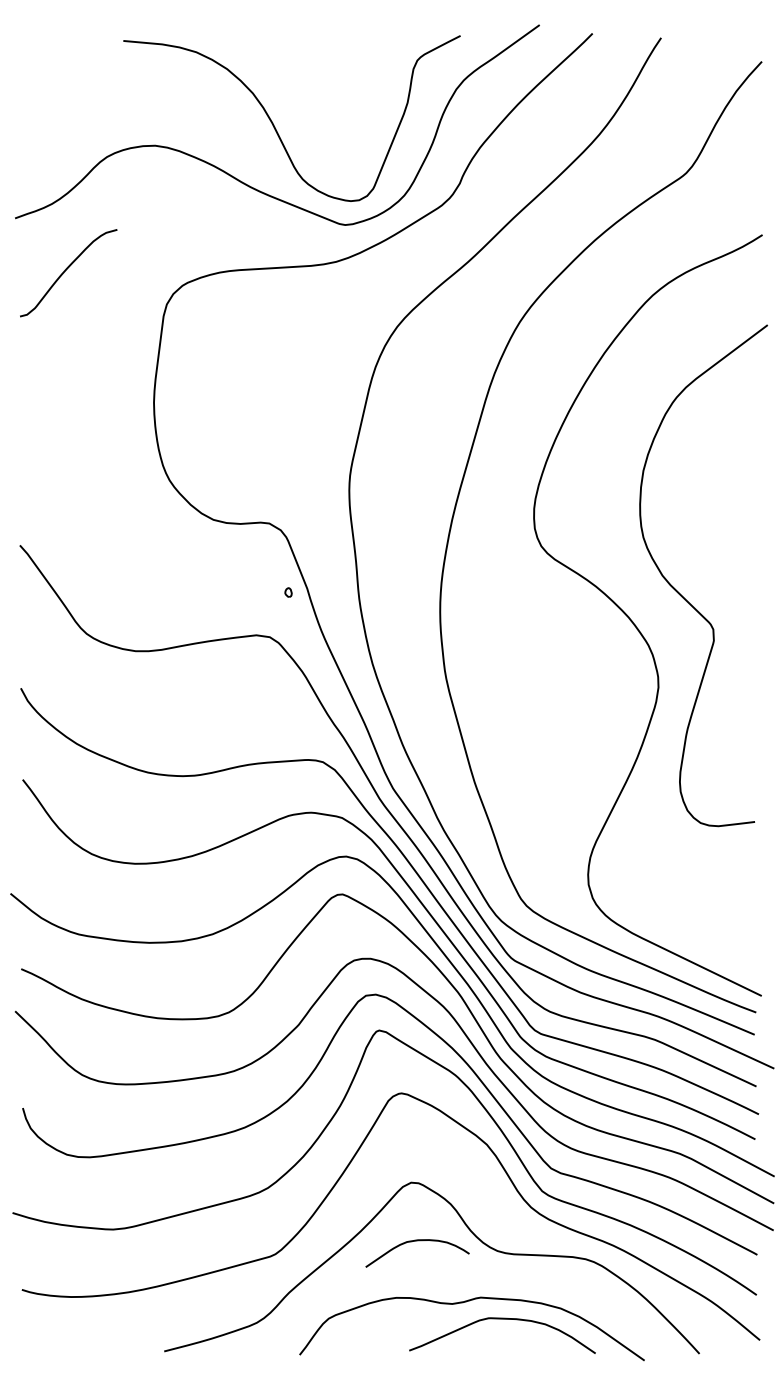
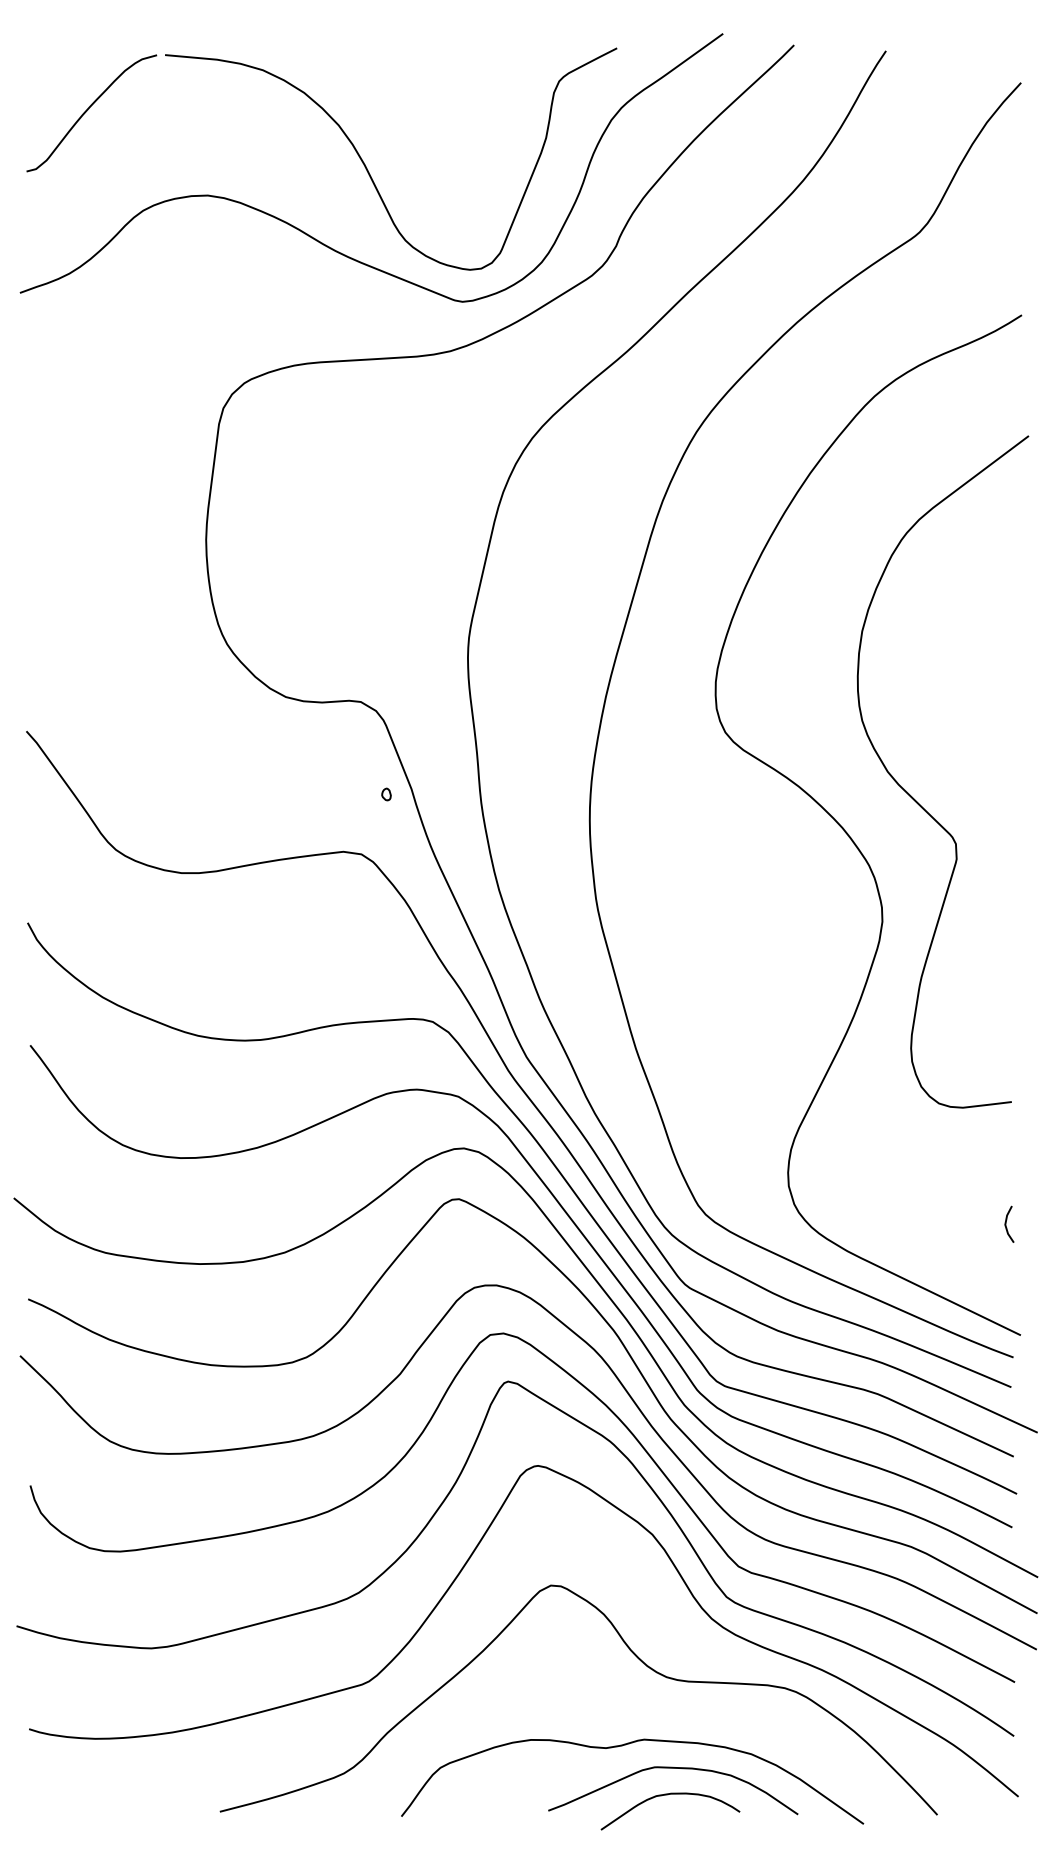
curve: (66, 271) -> (88, 110), moved
line: (751, 912) -> (1006, 1223), added
curve: (415, 1241) -> (667, 1795), moved

